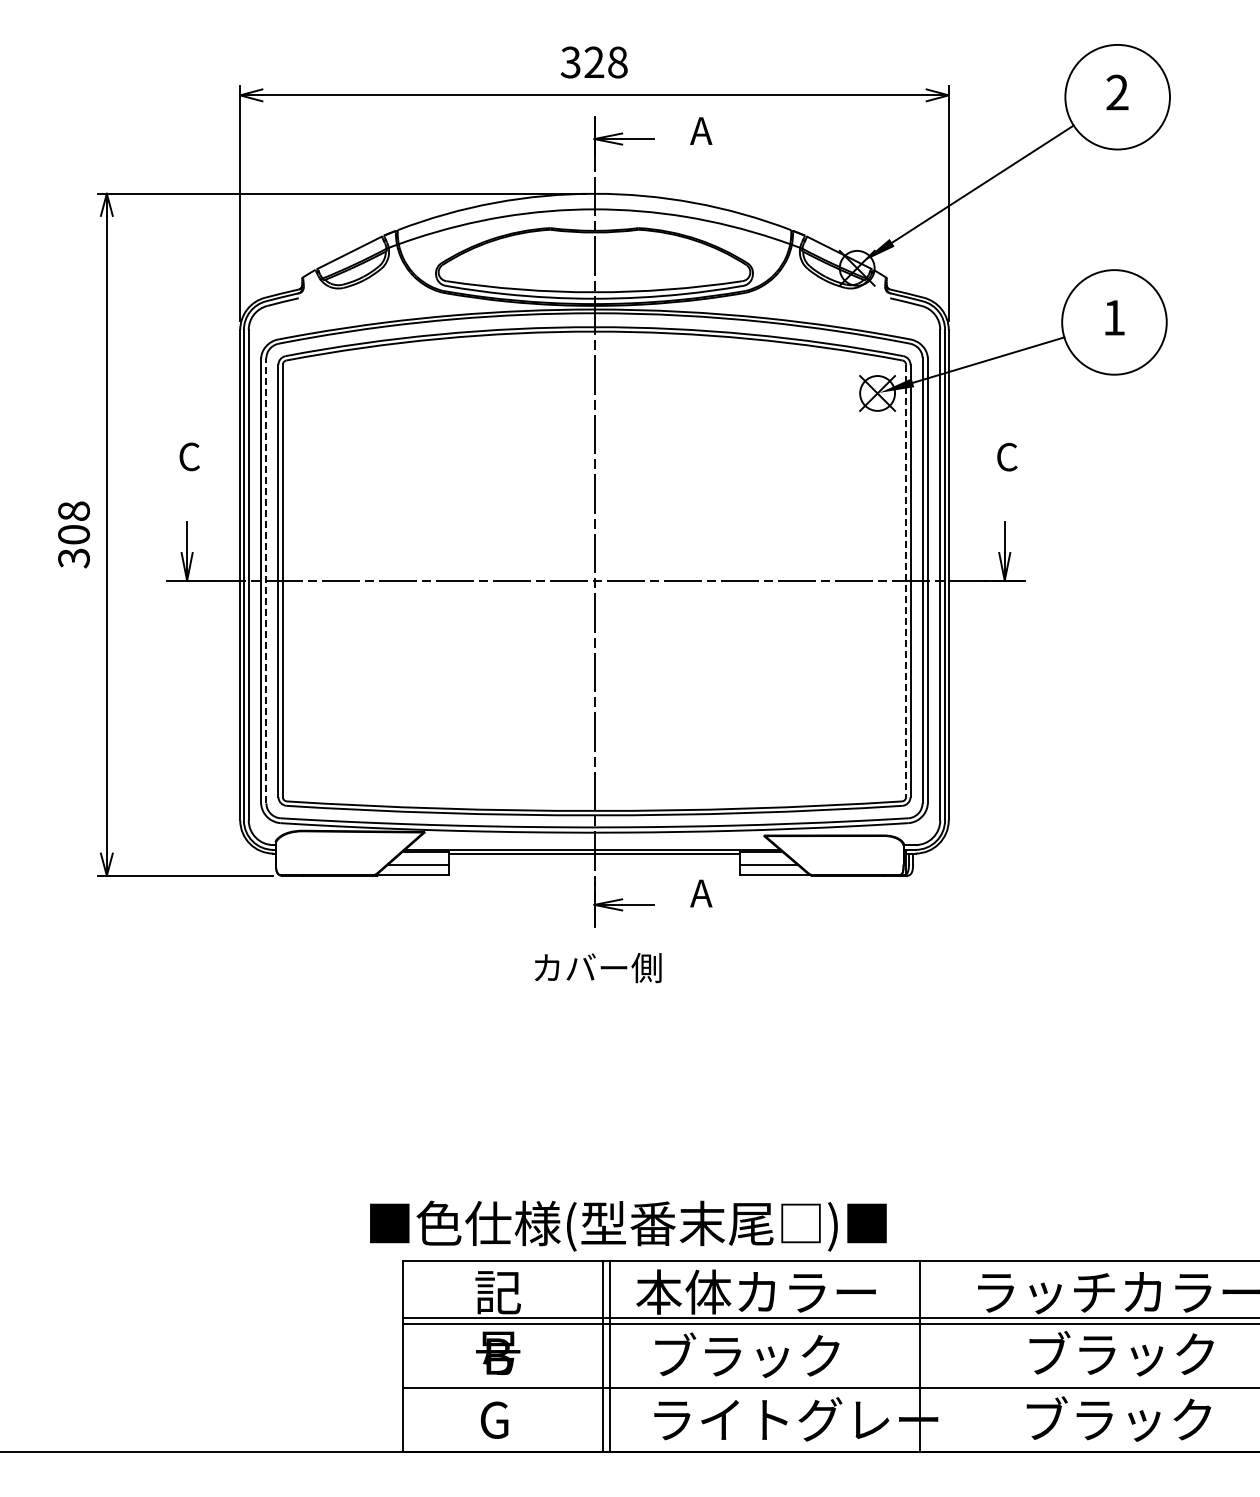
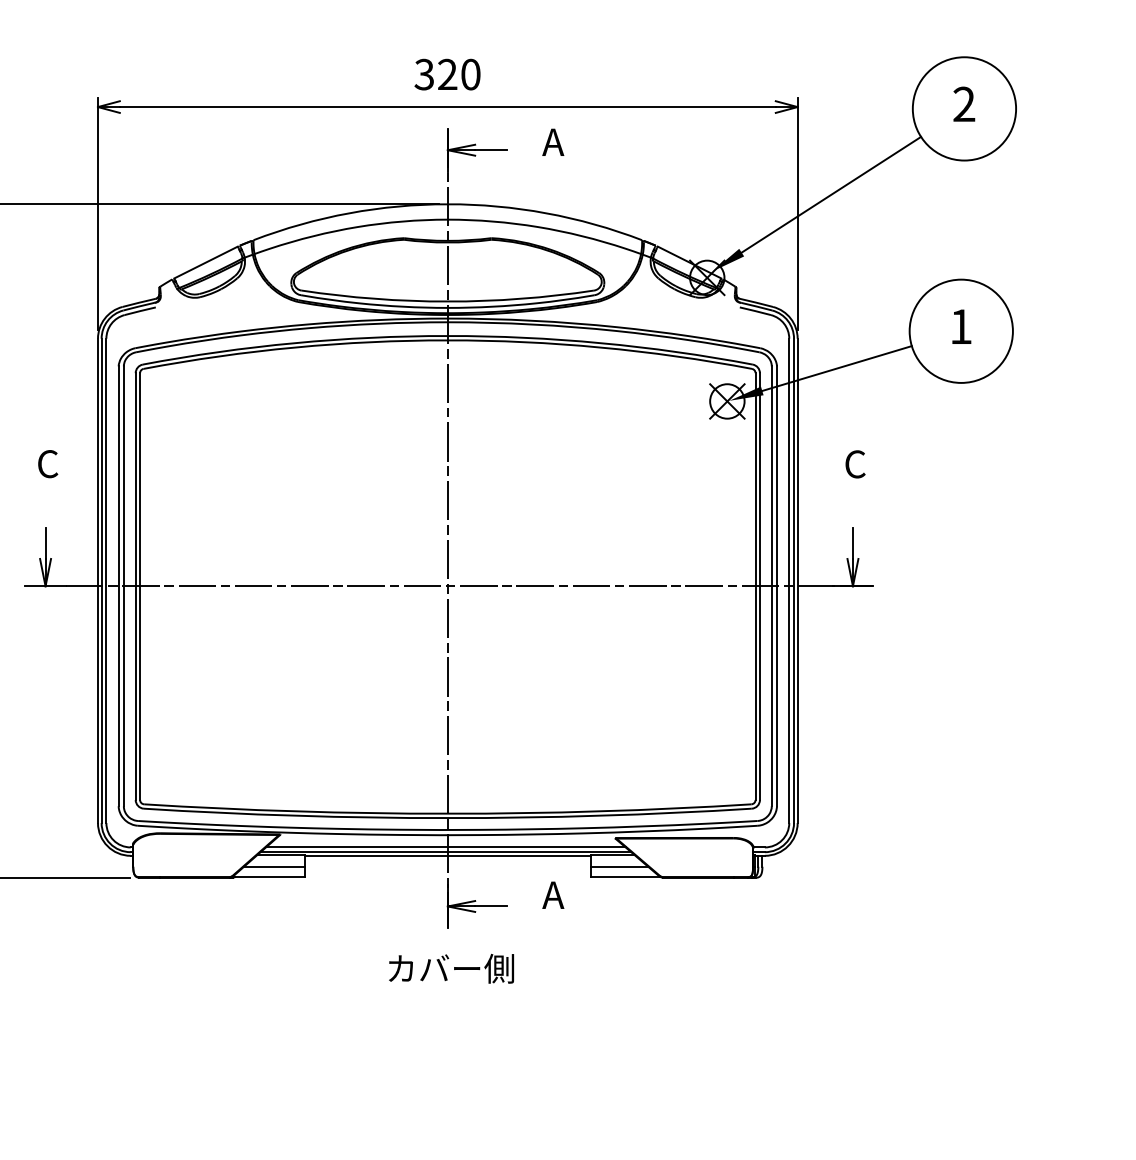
text: (617, 62) -> (470, 74), 328 -> 320
line: (266, 580) -> (123, 586), dashed -> solid
line: (906, 581) -> (755, 587), dashed -> solid
line: (592, 845) -> (445, 847), added

